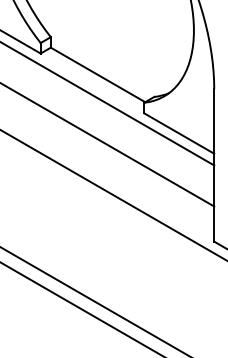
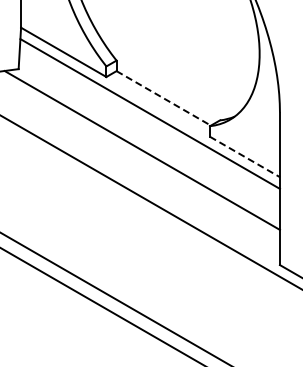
line: (97, 75) -> (163, 98), solid -> dashed
line: (179, 134) -> (245, 157), solid -> dashed

